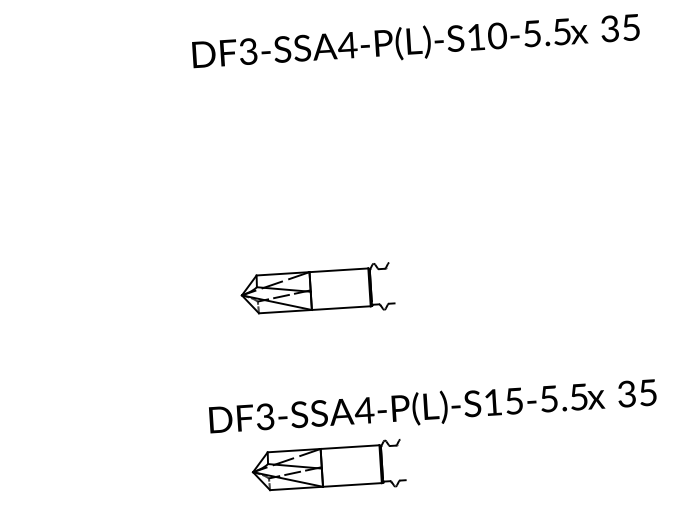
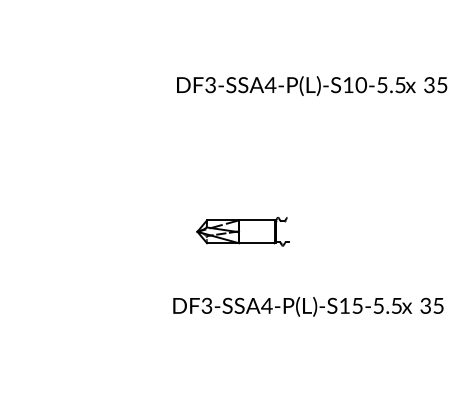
part: (327, 467) -> (242, 338), removed

